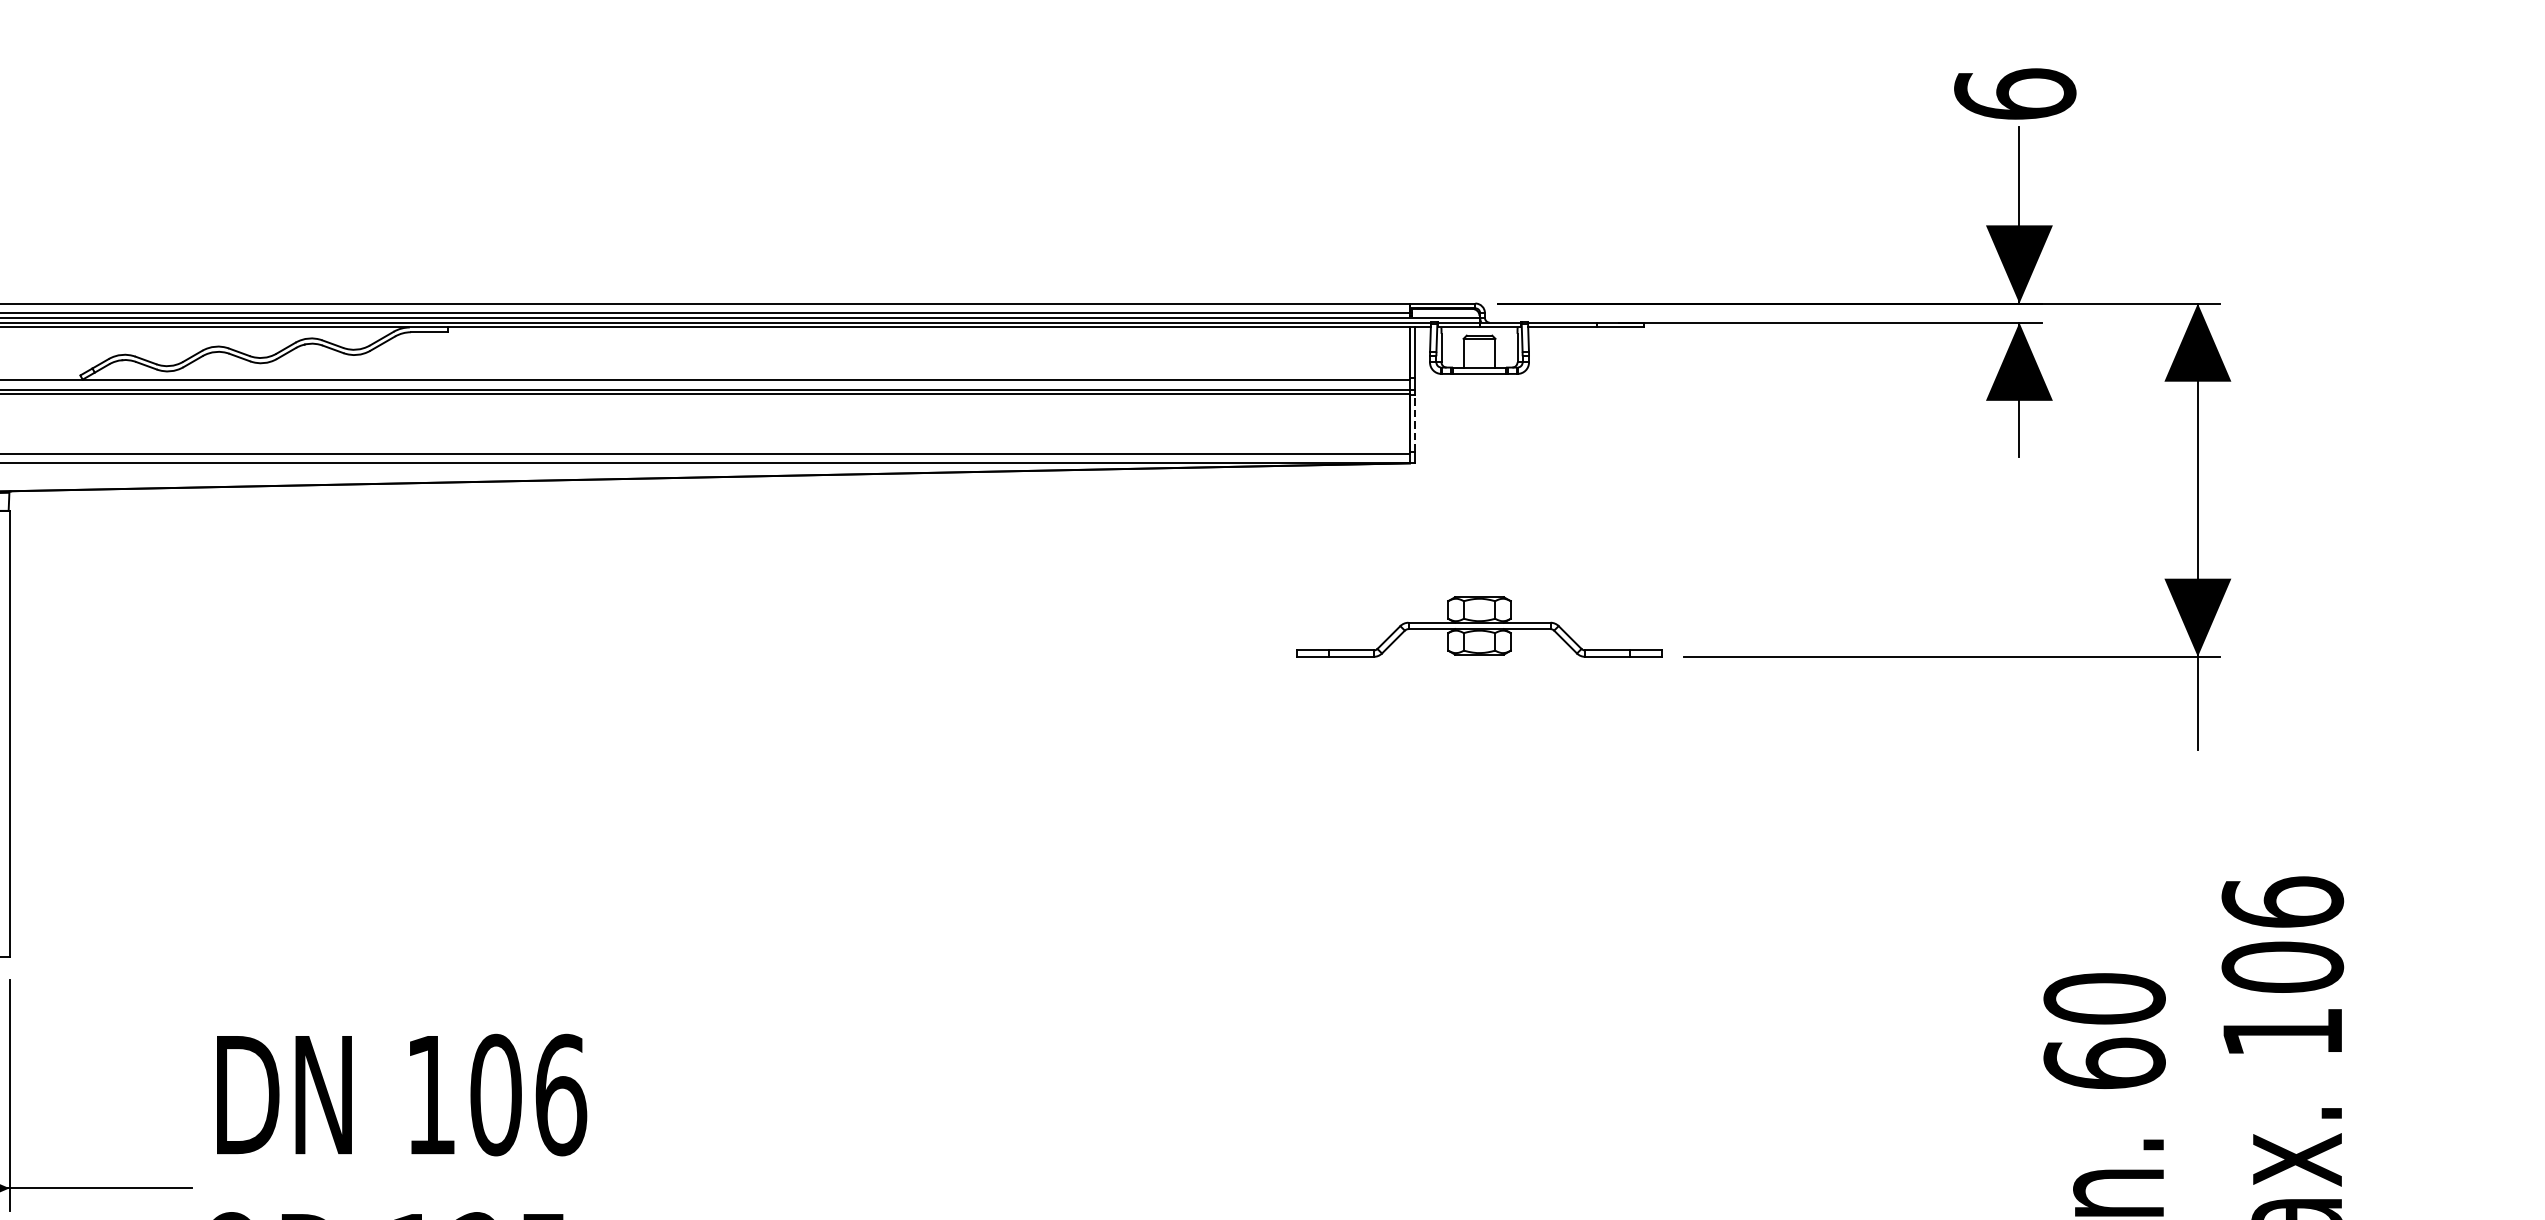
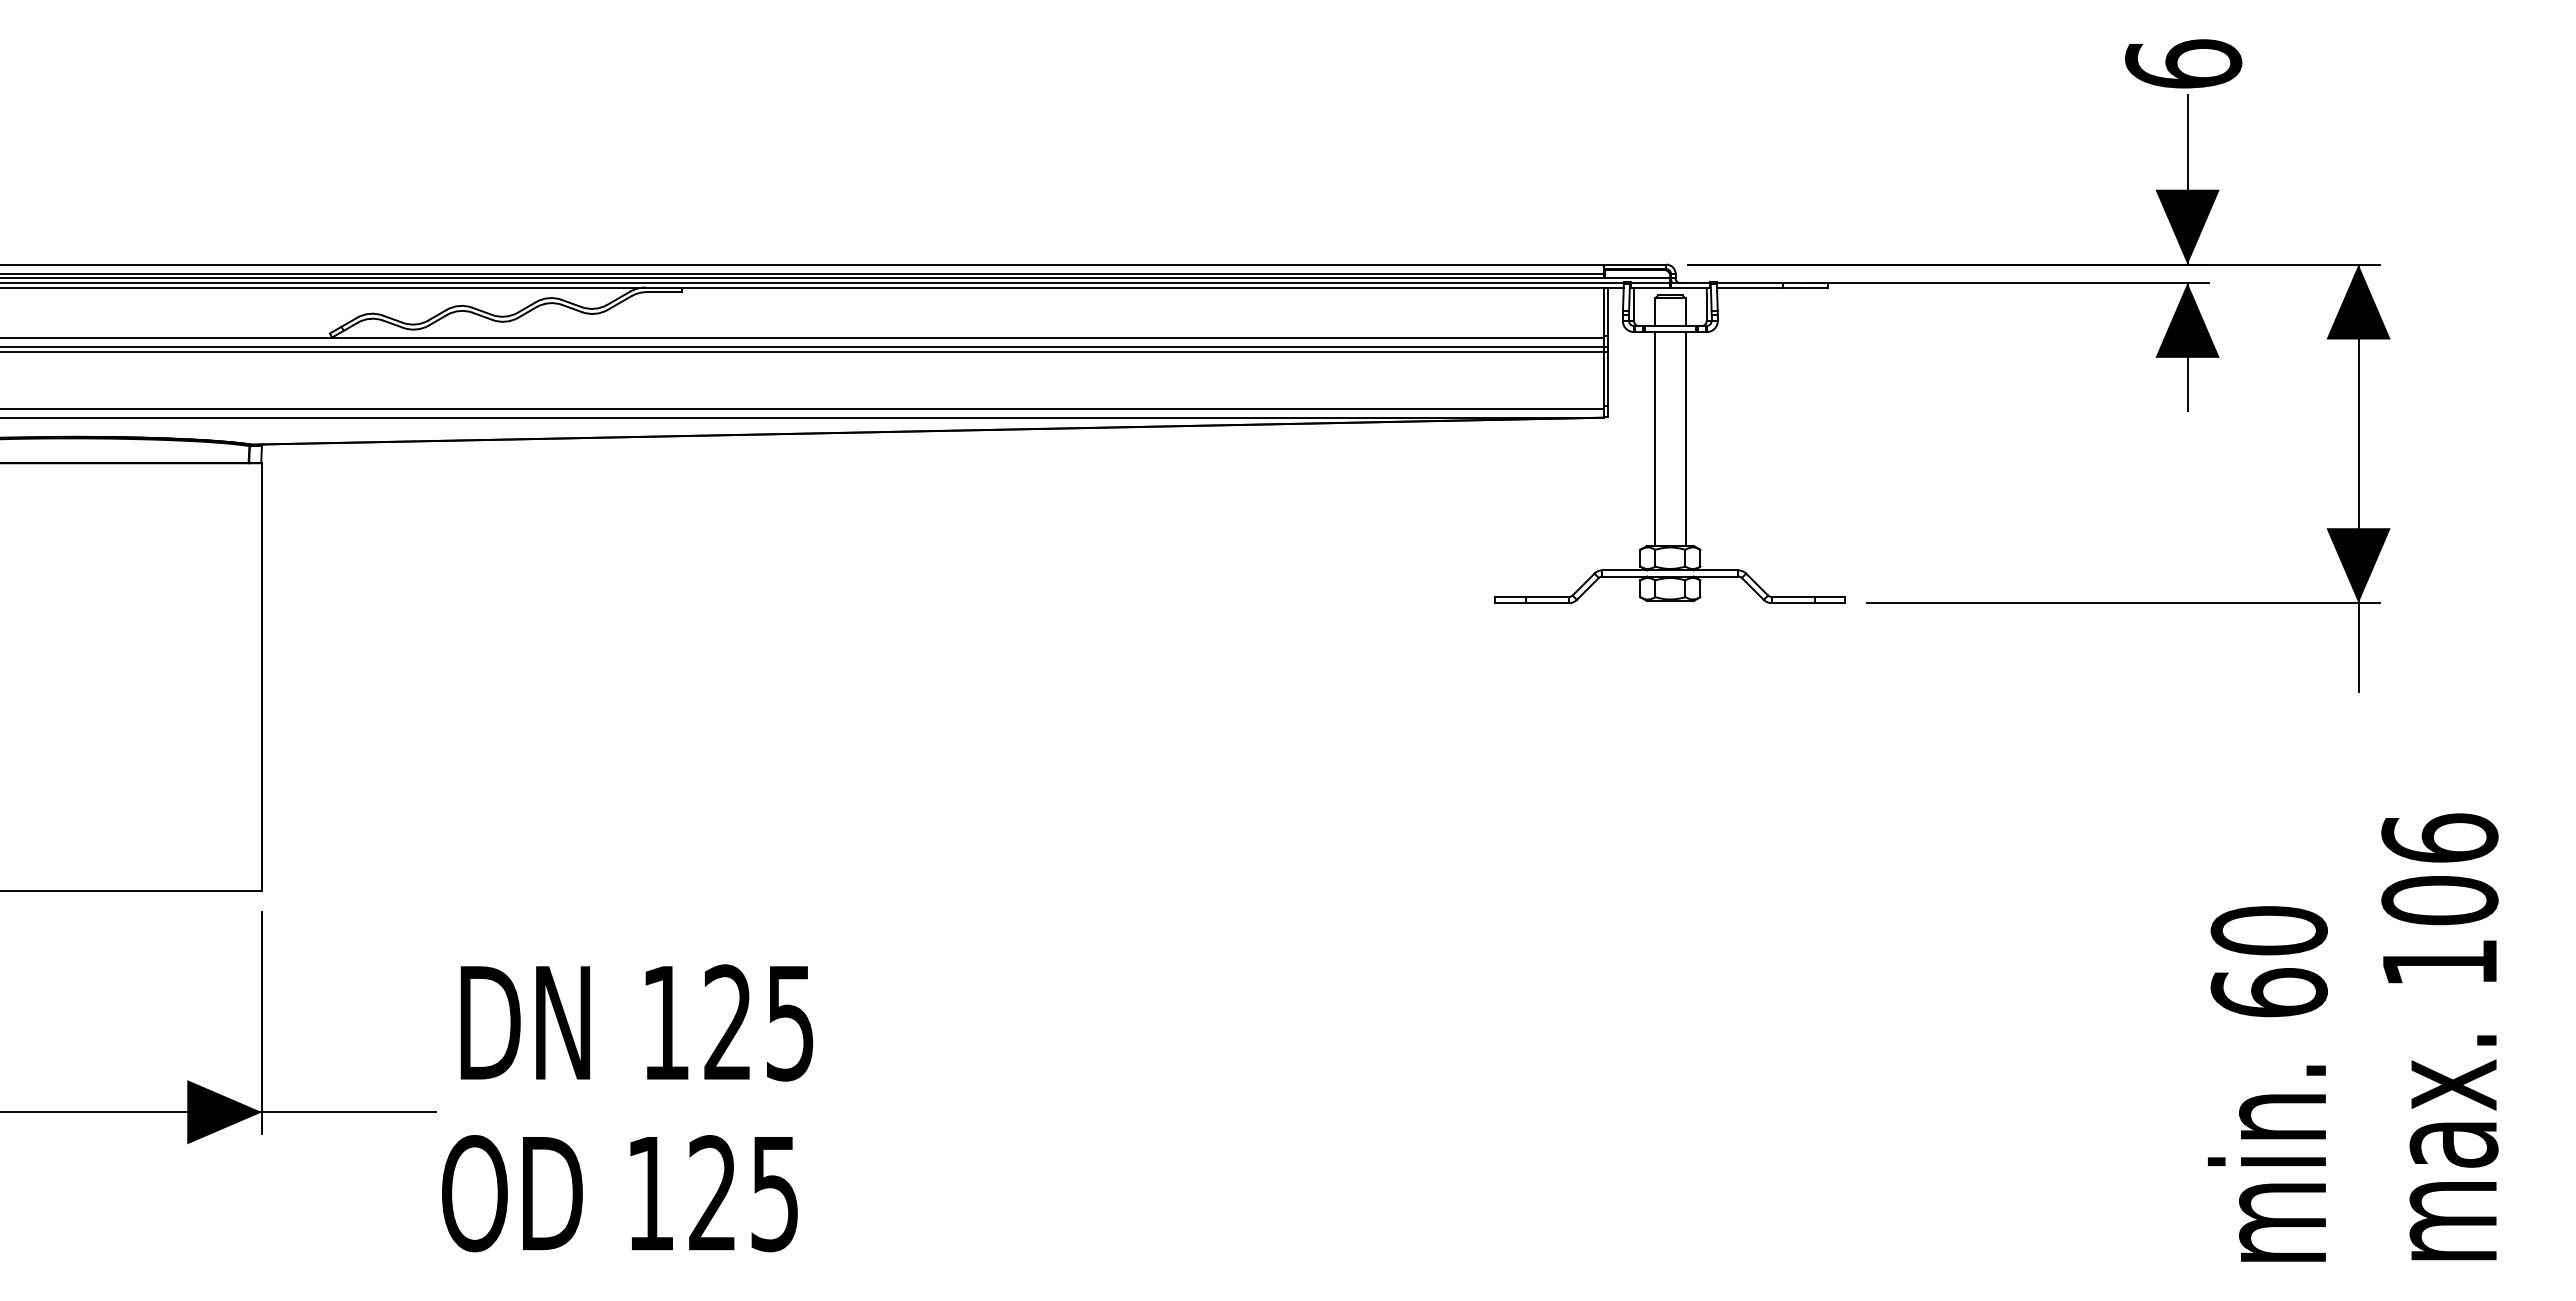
line: (1414, 422) -> (1608, 378), dashed -> solid
line: (1464, 485) -> (1655, 438), added
line: (1495, 485) -> (1685, 438), added
text: (528, 1094) -> (759, 1022), 106 -> 125

